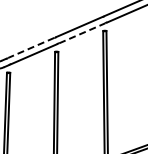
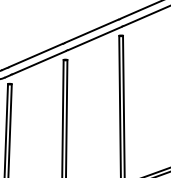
line: (82, 33) -> (95, 38), dashed -> solid
line: (30, 48) -> (35, 56), dashed -> solid

